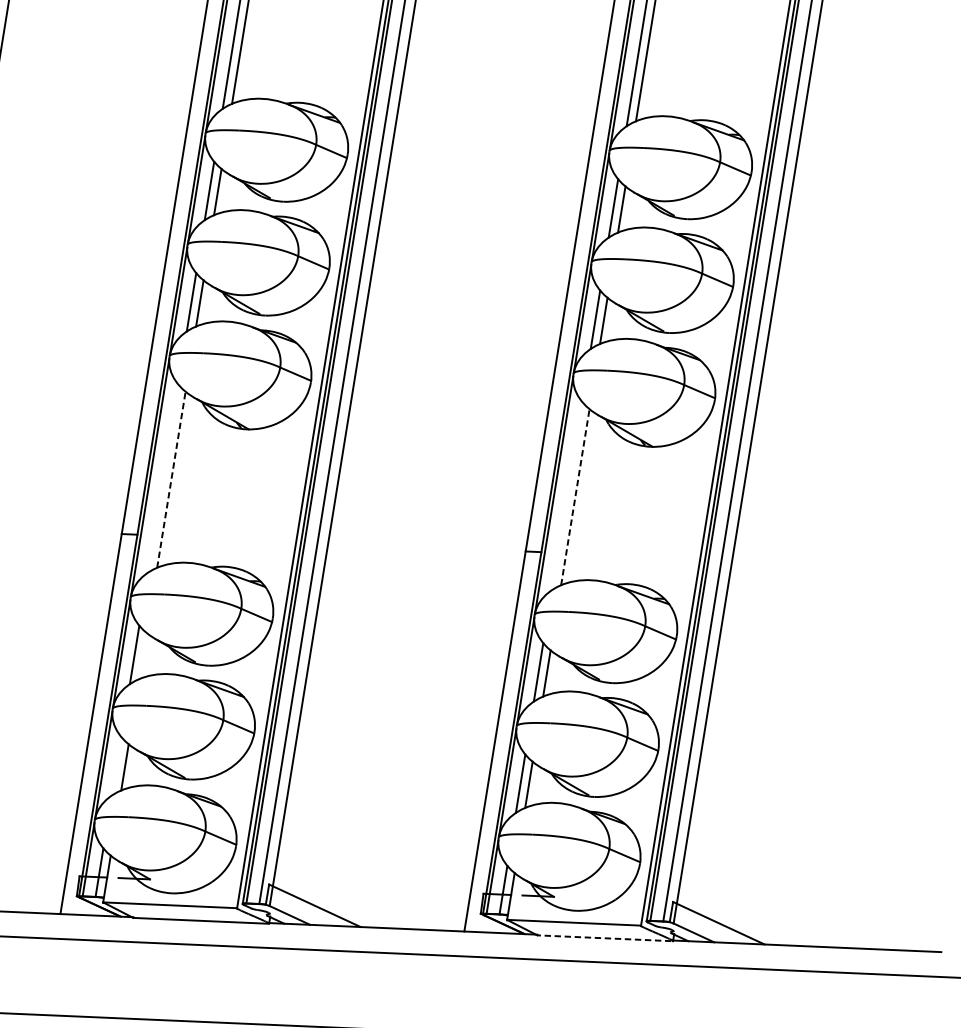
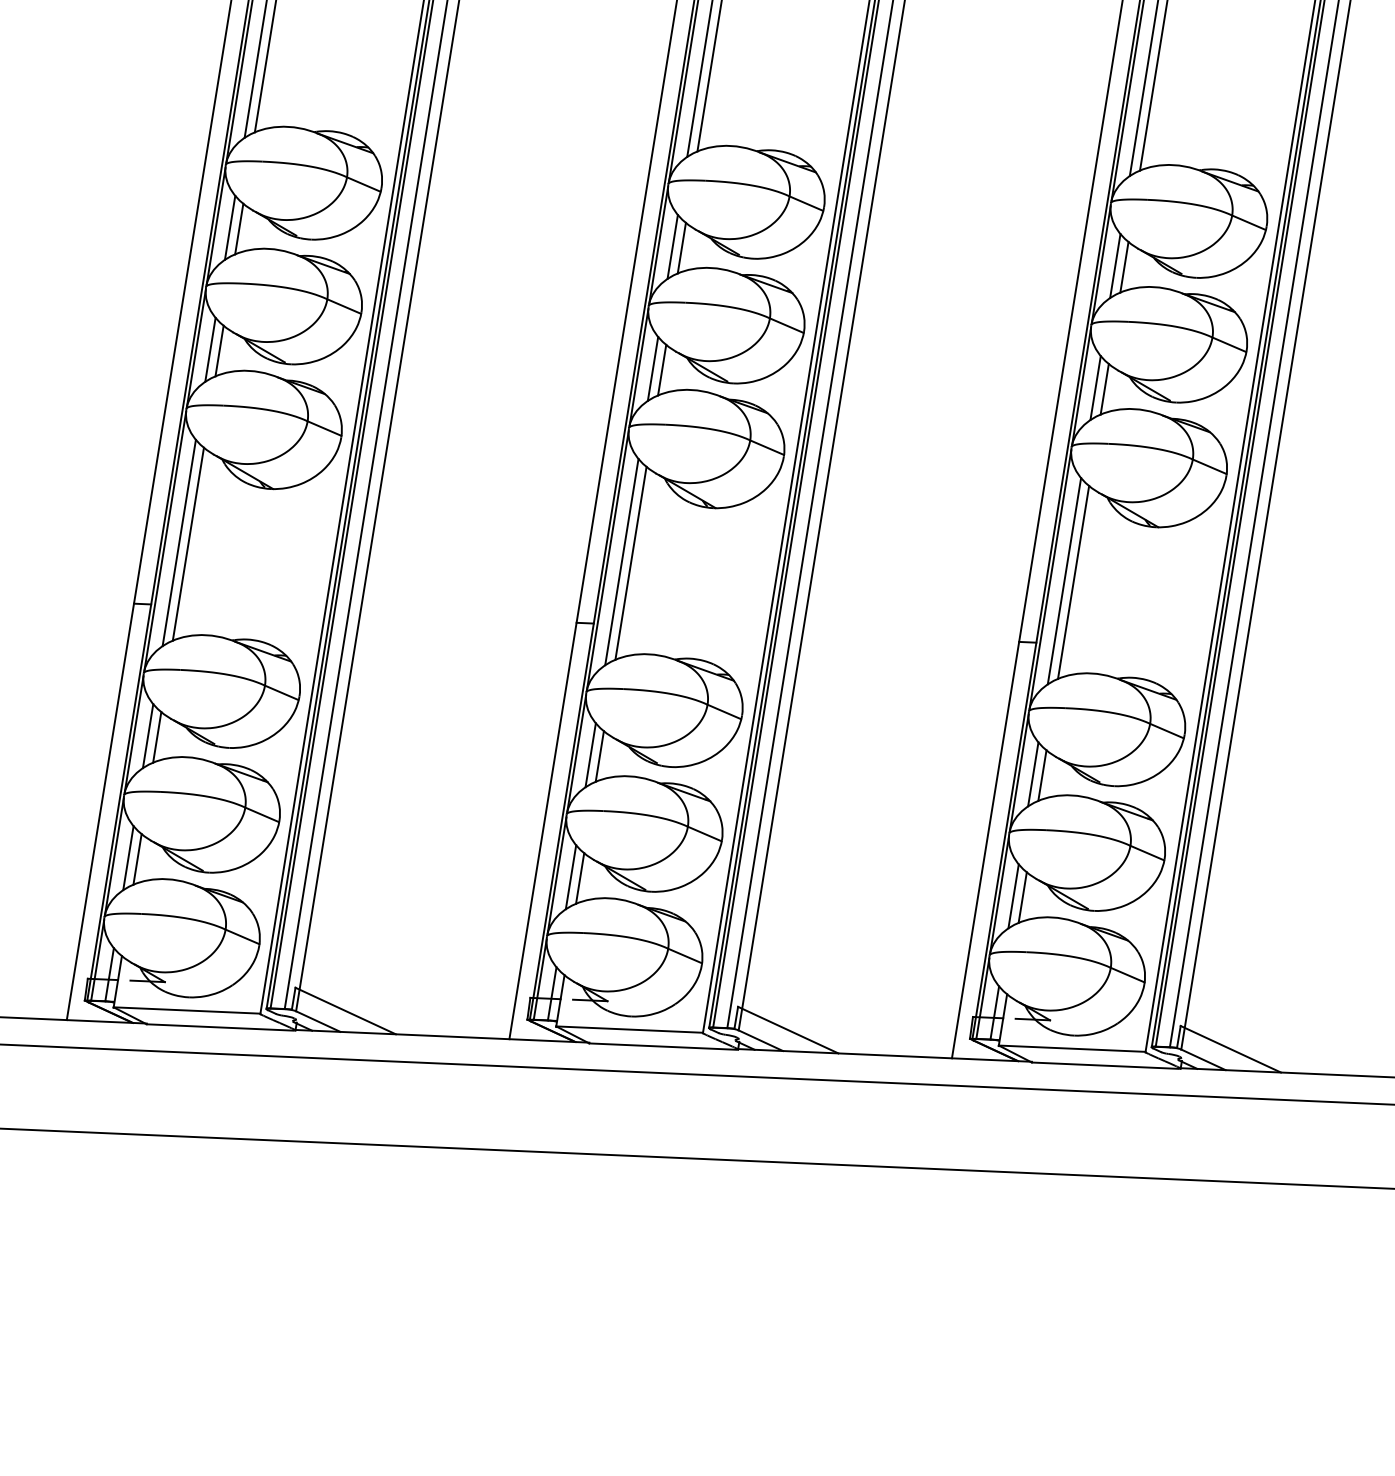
line: (162, 478) -> (621, 561), added
line: (170, 479) -> (630, 563), dashed -> solid
line: (567, 496) -> (1064, 581), added
line: (575, 497) -> (1073, 582), dashed -> solid
line: (142, 656) -> (599, 756), added
line: (116, 766) -> (570, 877), added
line: (603, 938) -> (1104, 1065), dashed -> solid

